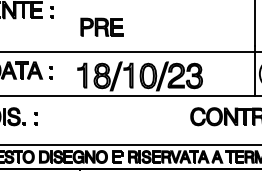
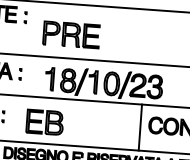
part: (101, 27) -> (71, 35), size x1.43
line: (181, 119) -> (140, 126), added
part: (80, 121) -> (45, 122), added

